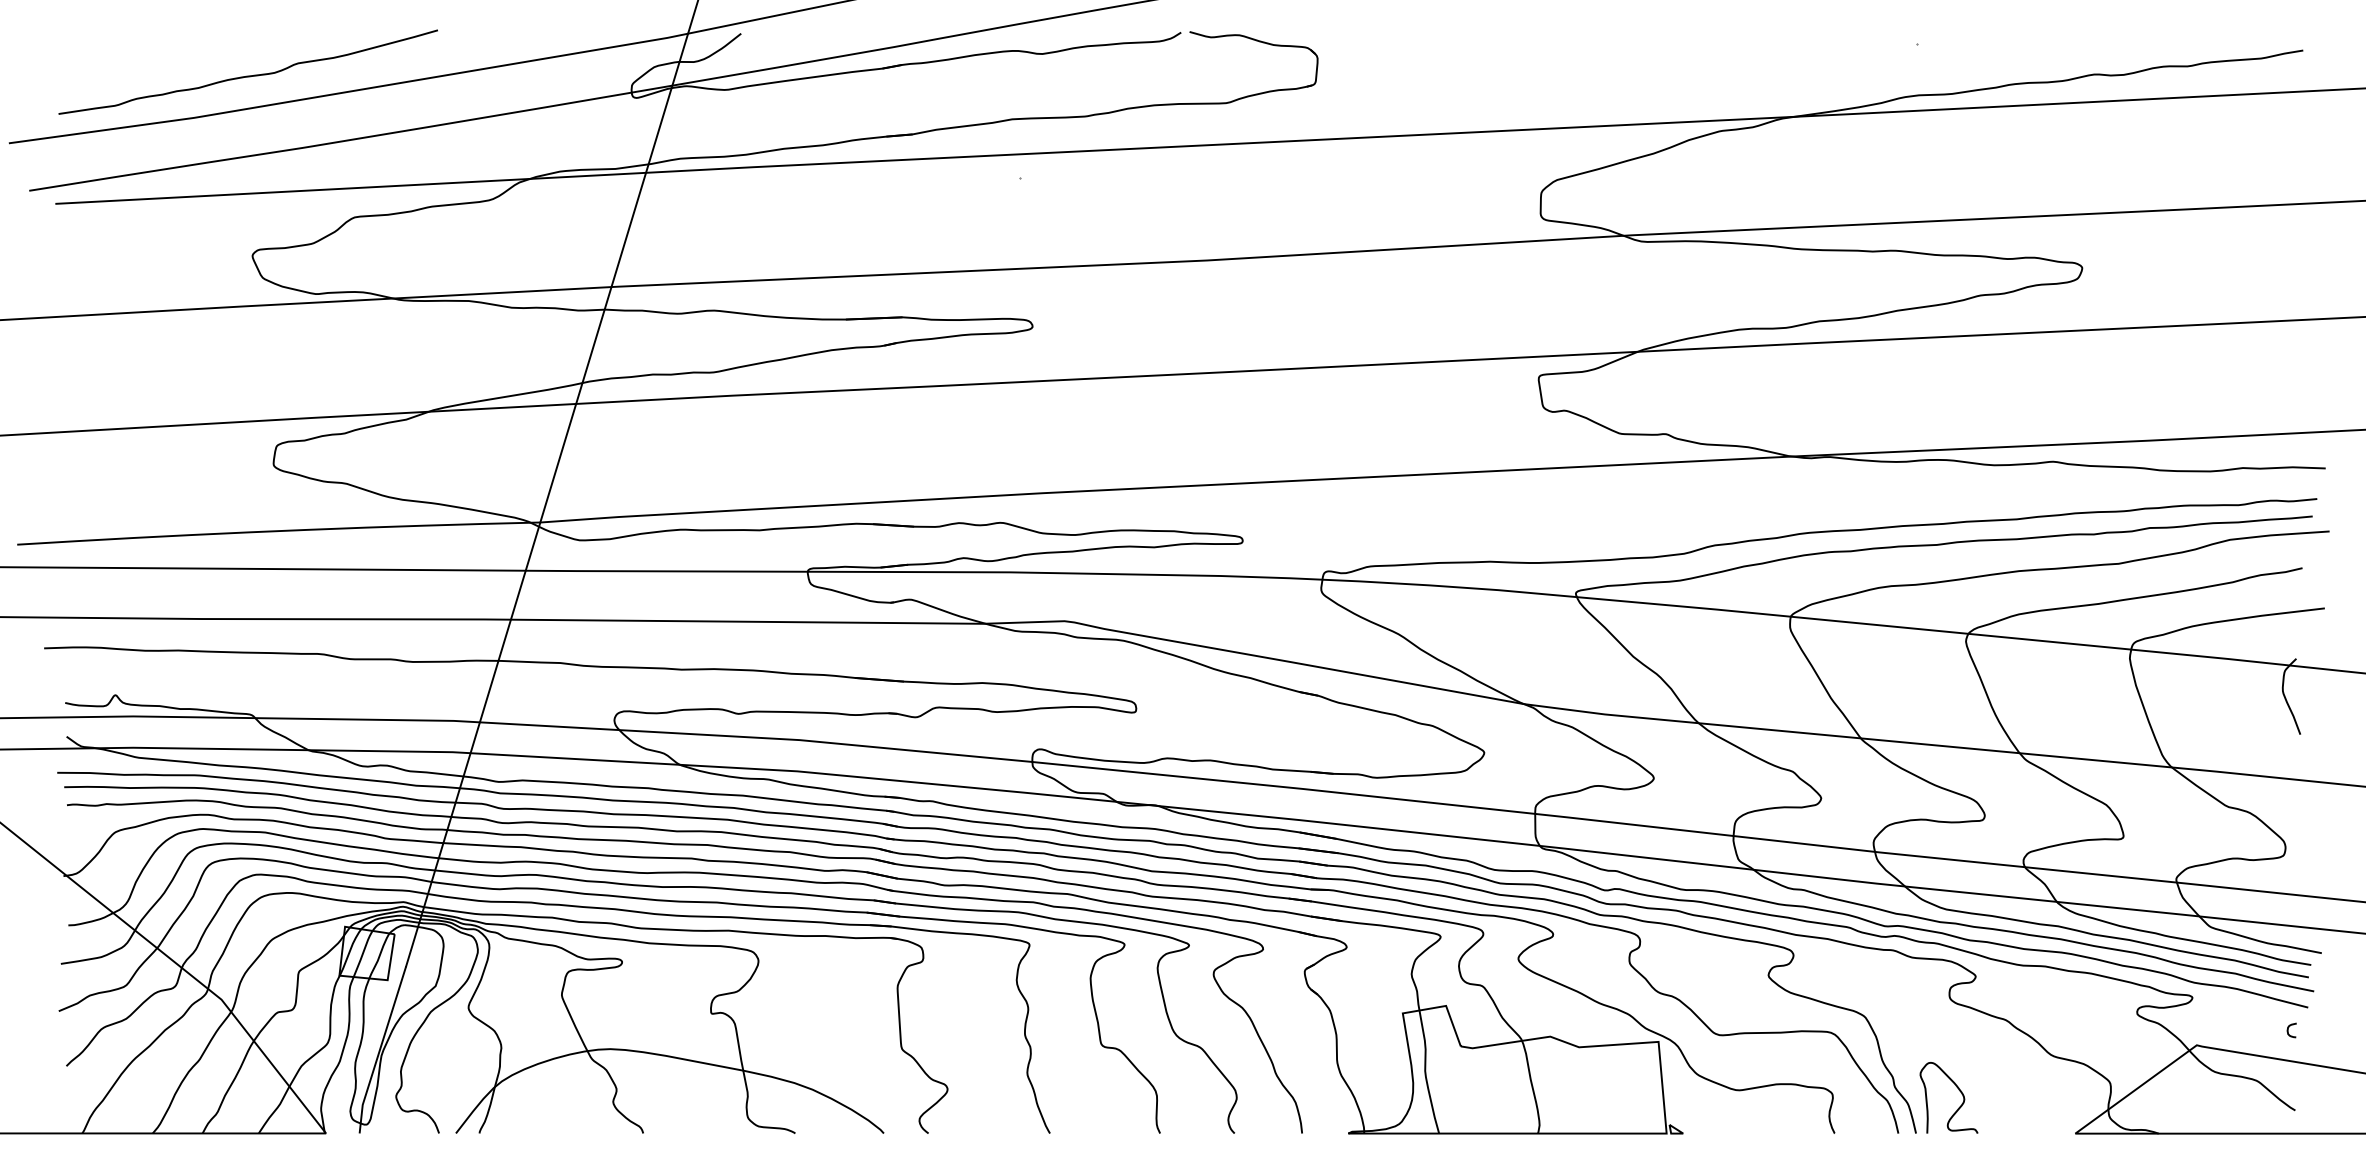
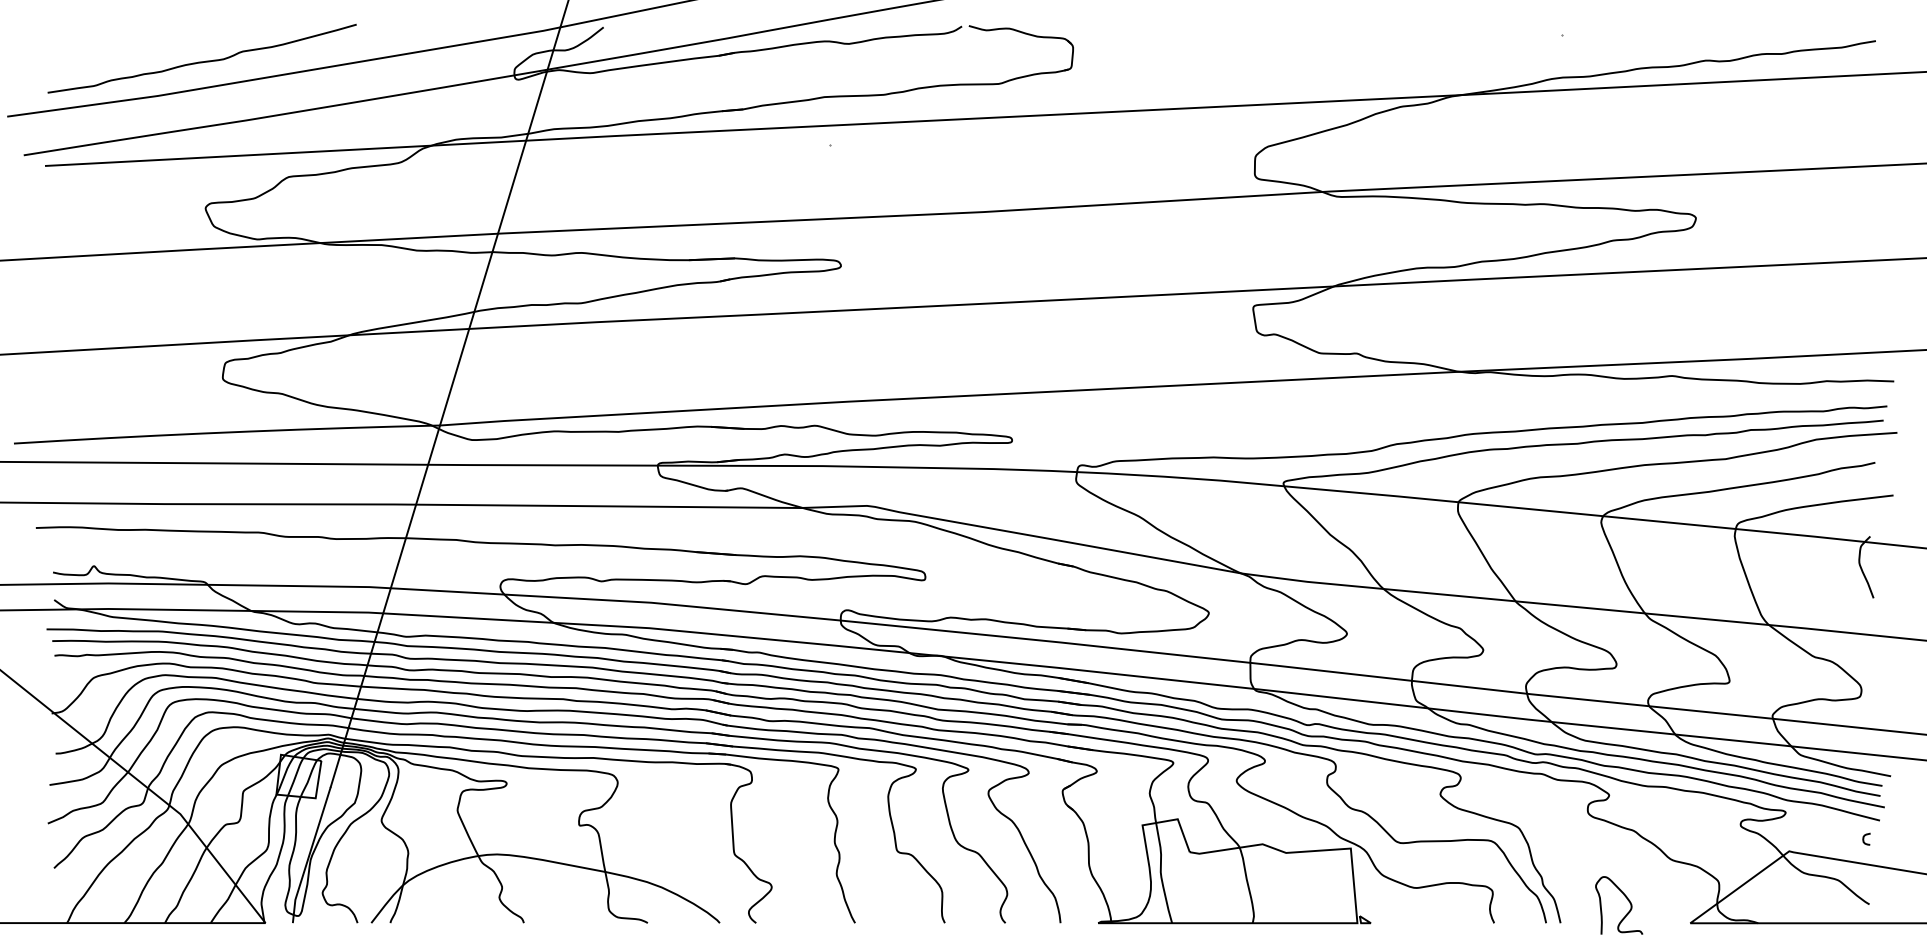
curve: (1959, 1091) -> (1627, 900), moved

